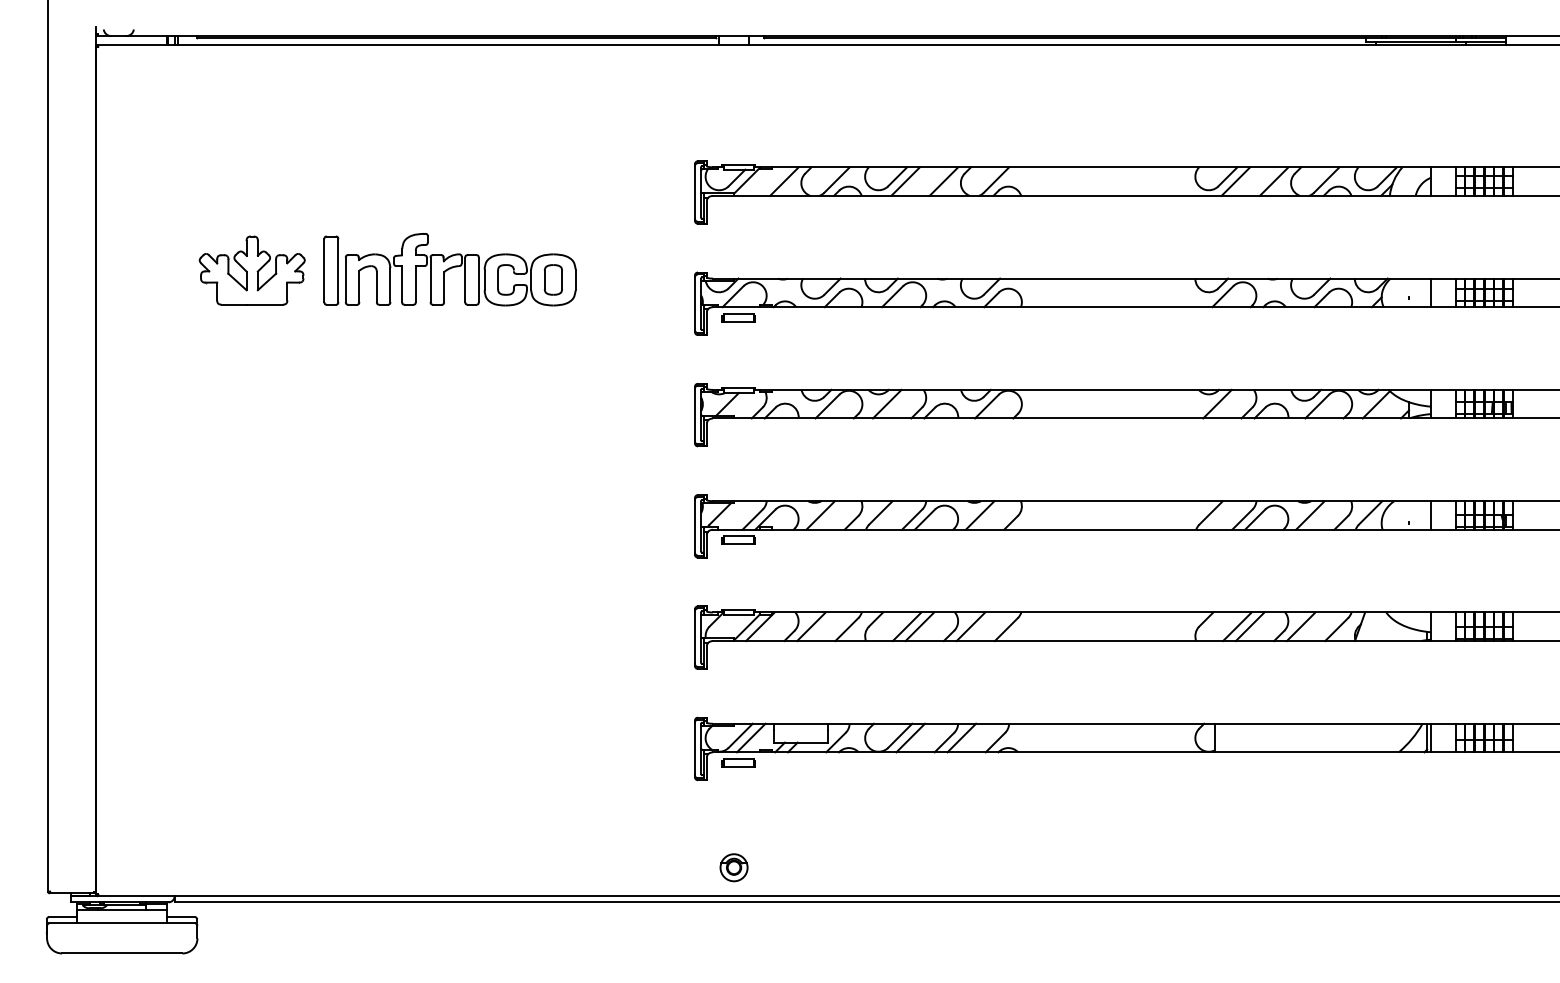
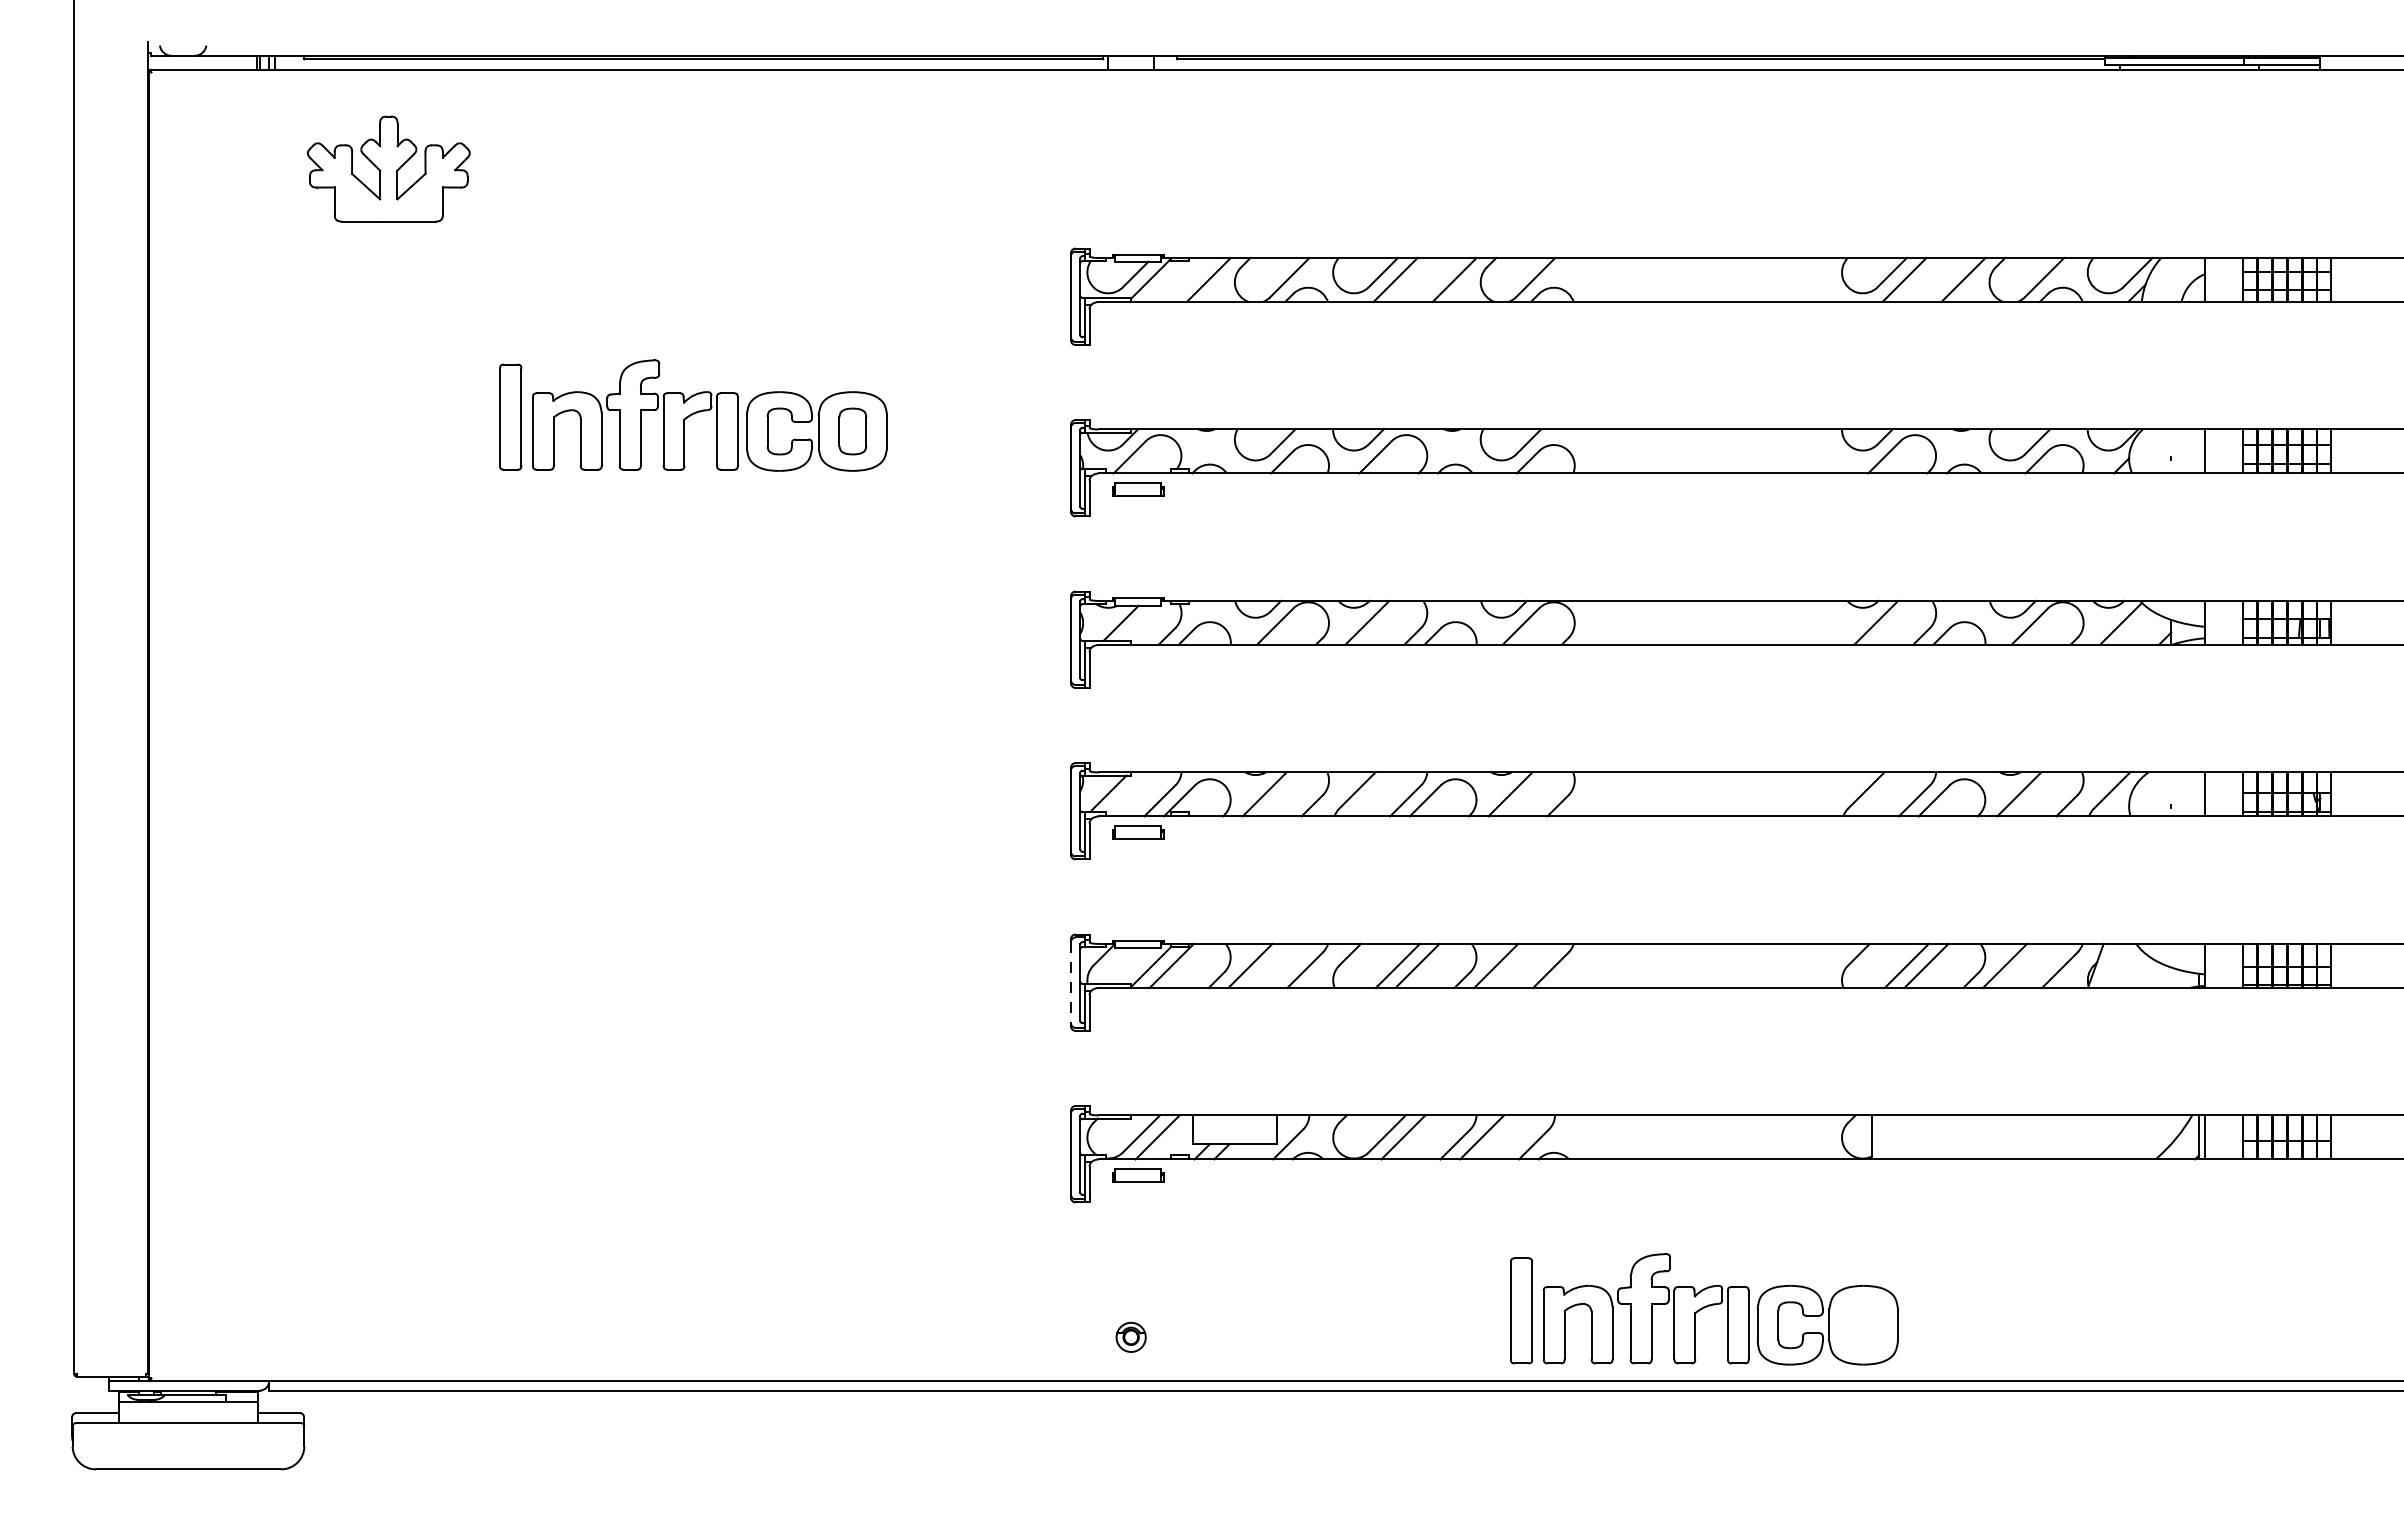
part: (251, 270) -> (387, 168), moved
line: (694, 638) -> (1070, 984), solid -> dashed
part: (1105, 849) -> (1703, 1309), added
part: (733, 867) -> (1130, 1336), size x0.7

